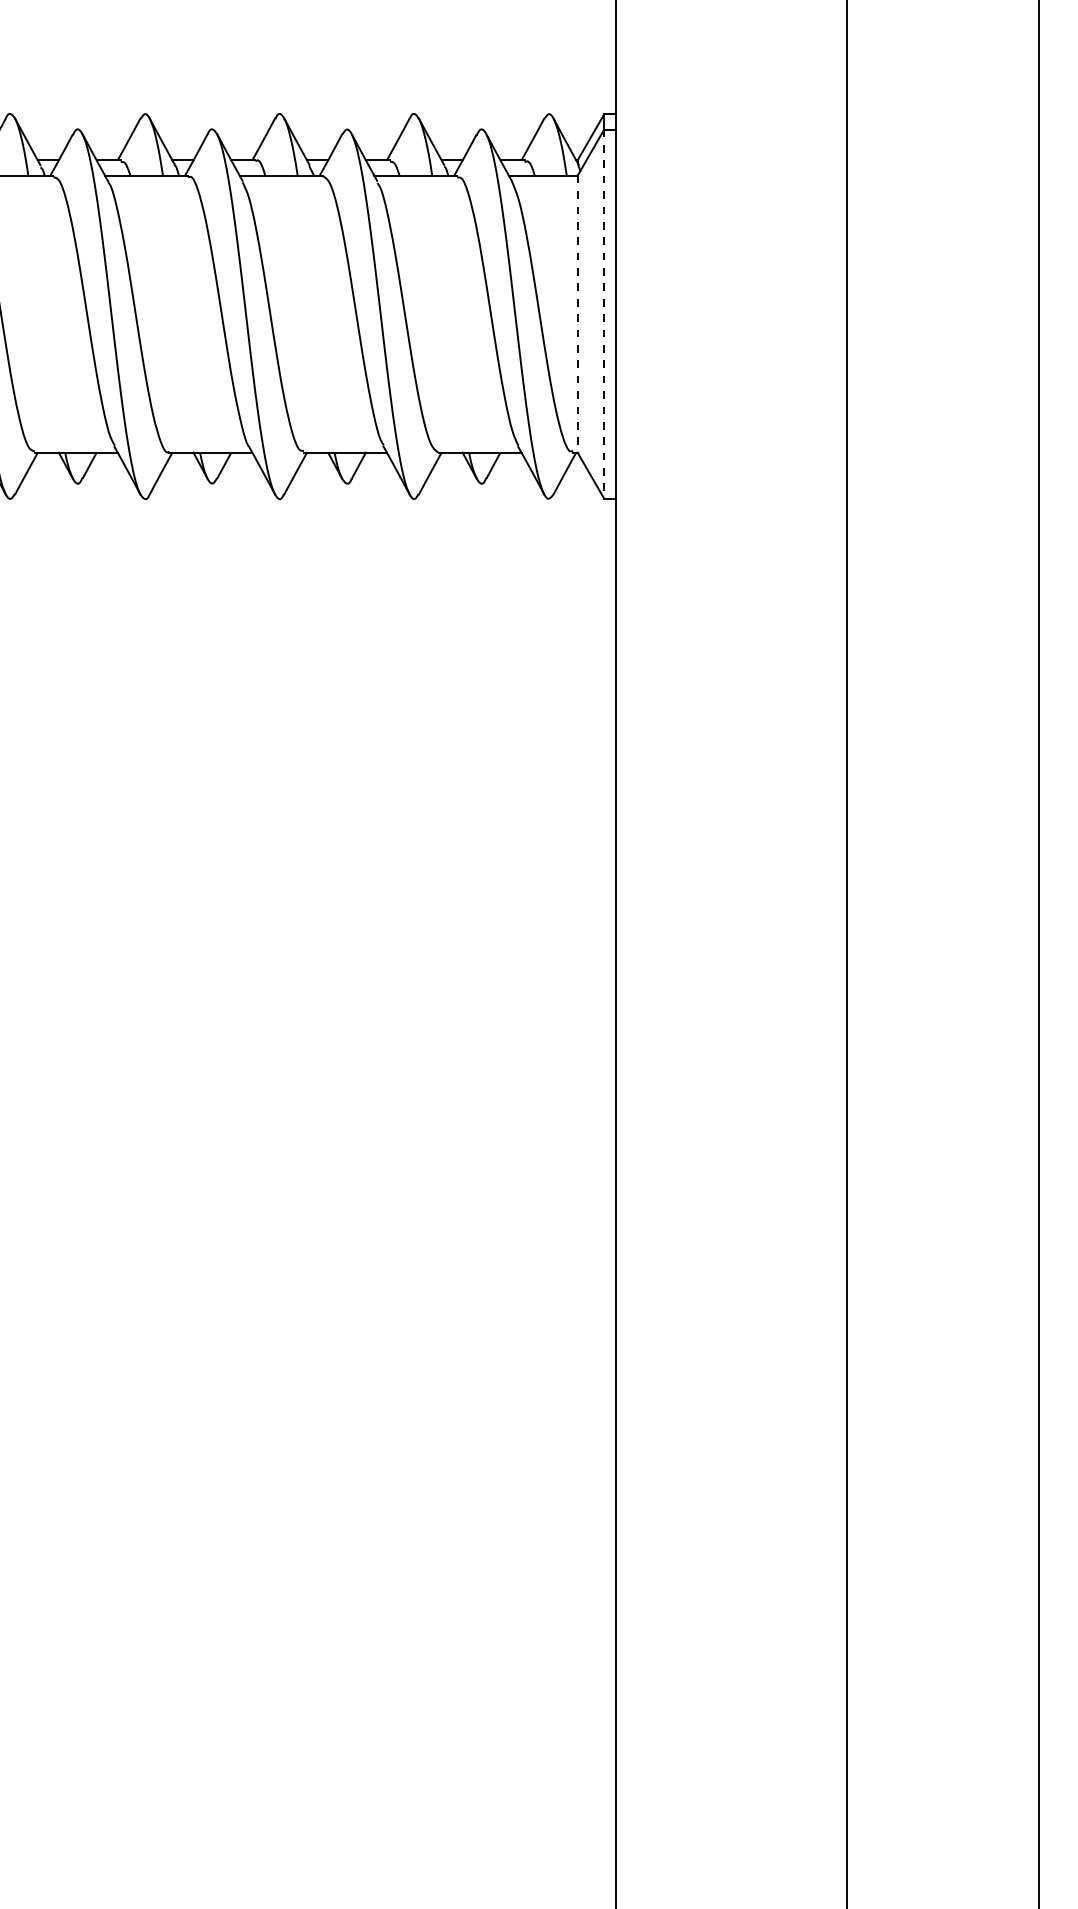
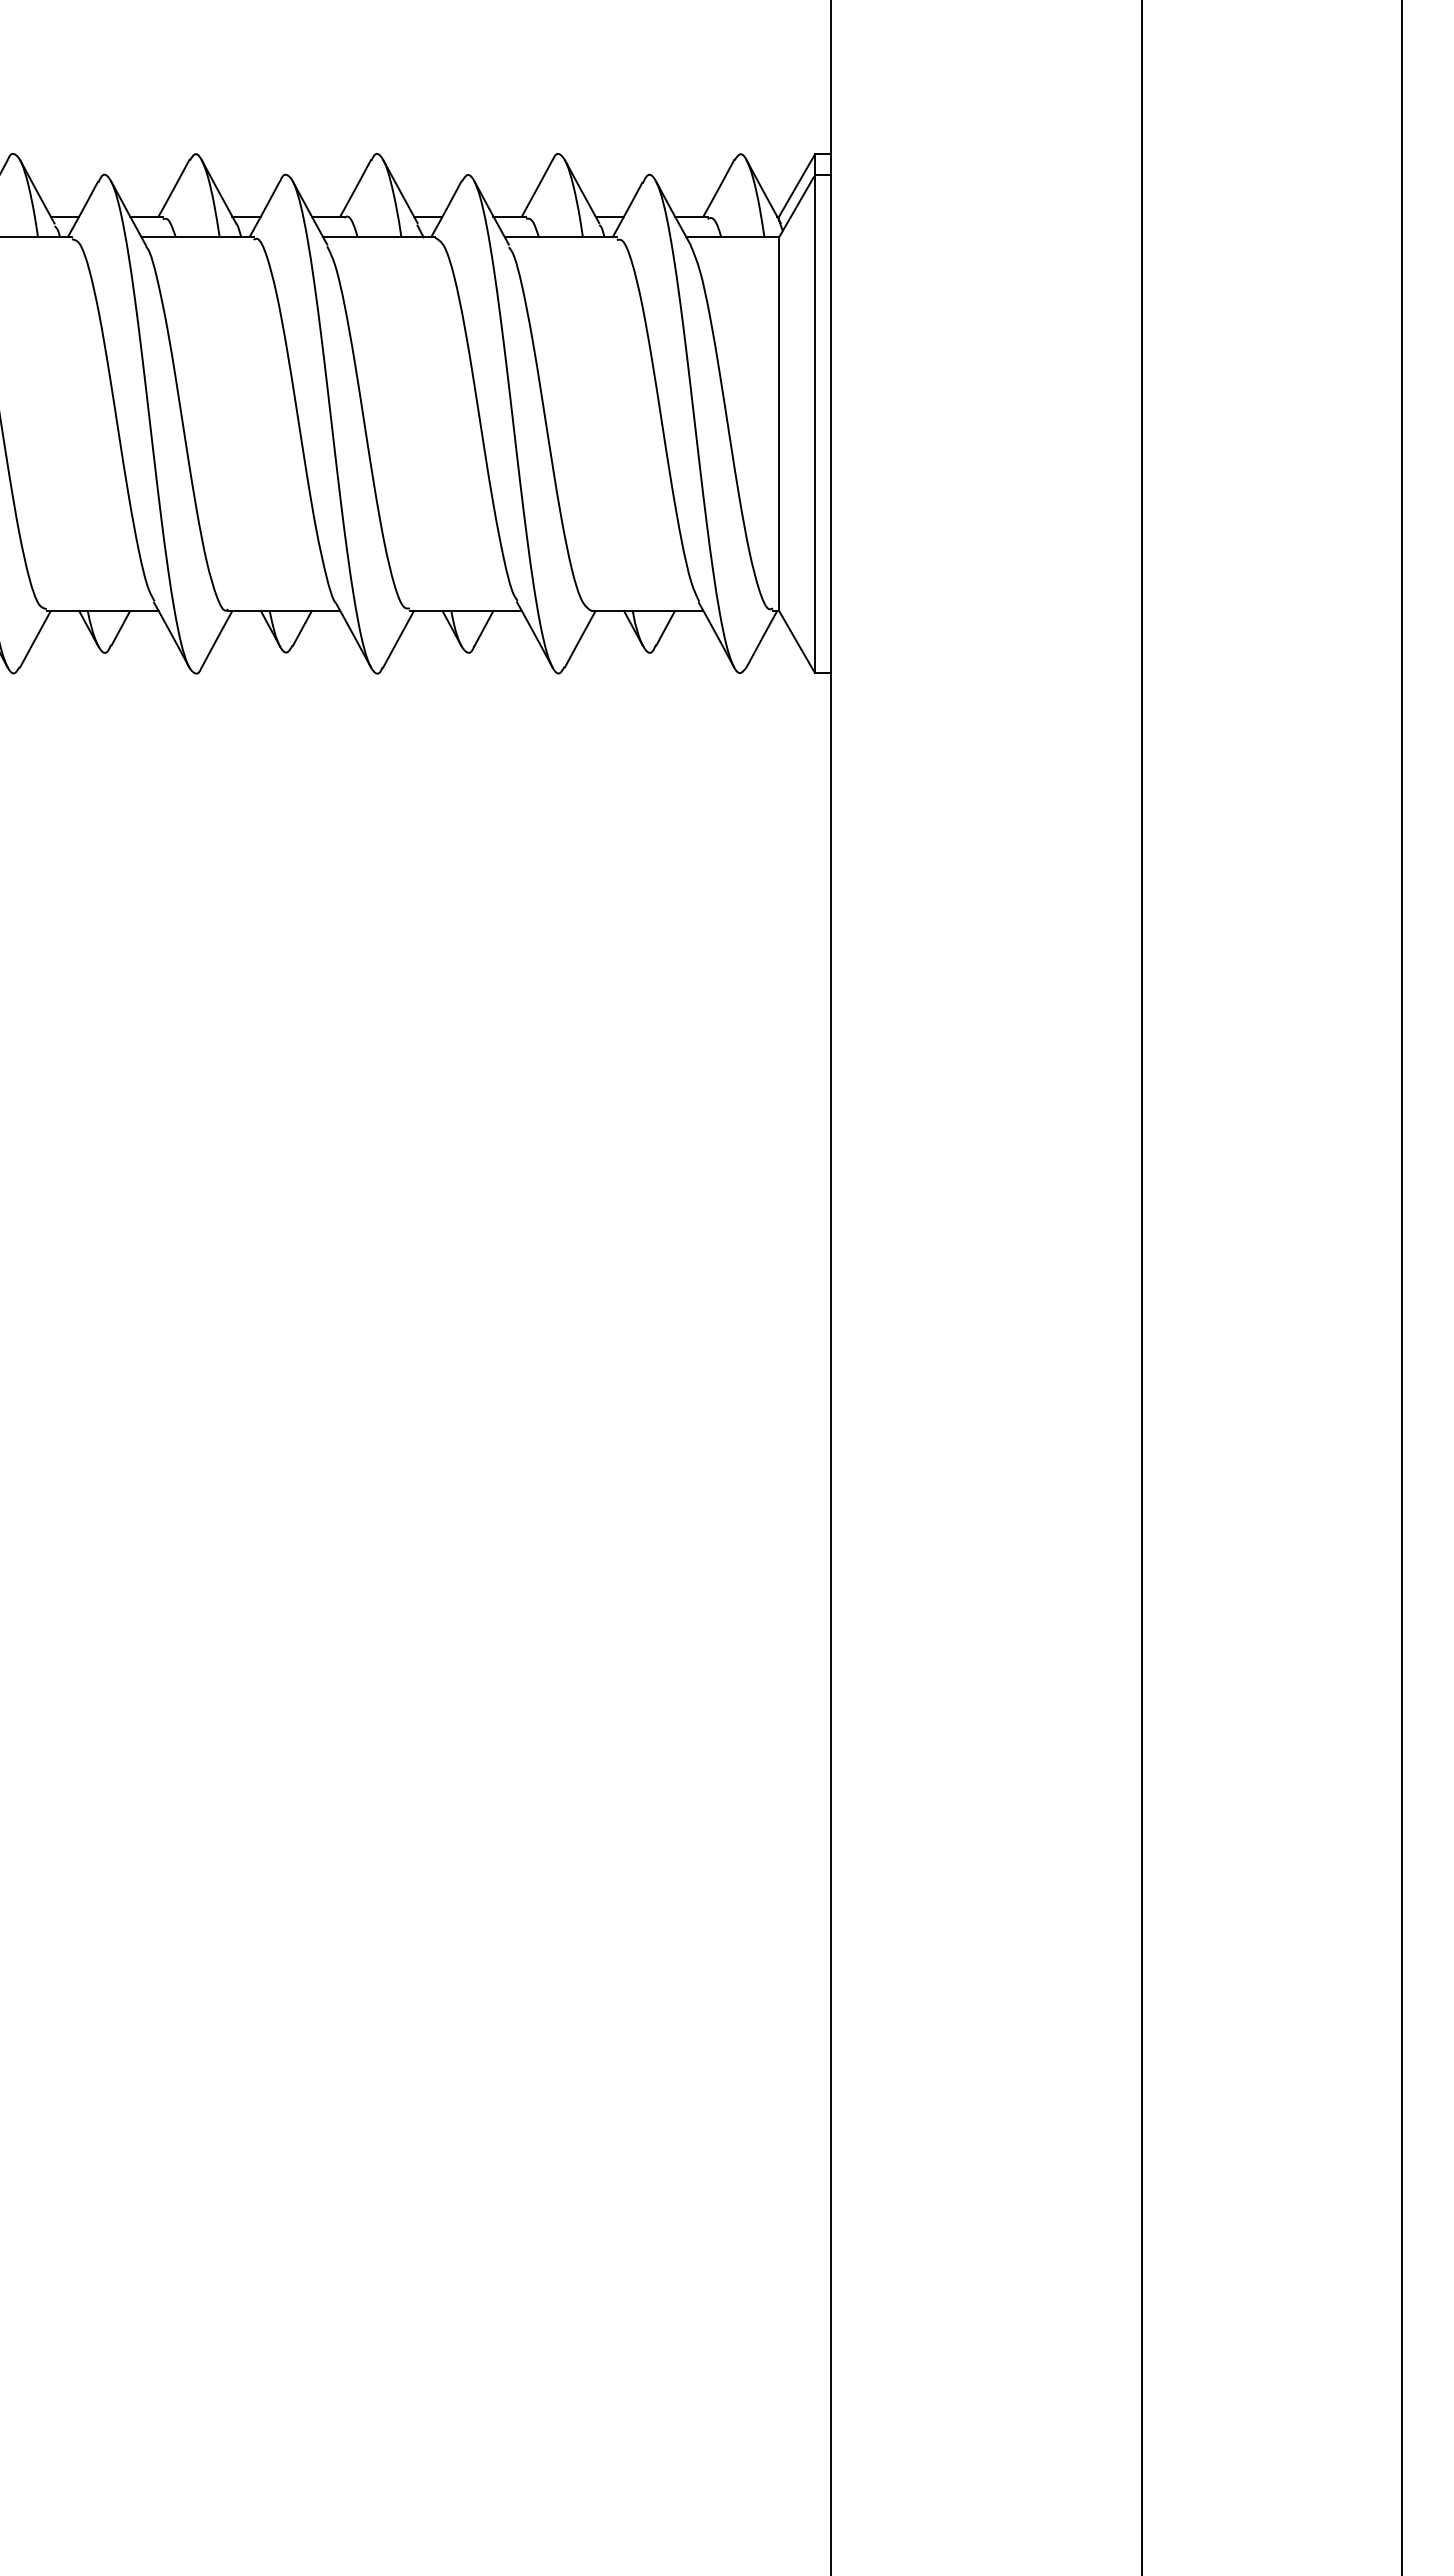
line: (577, 314) -> (779, 424), dashed -> solid
line: (604, 314) -> (815, 424), dashed -> solid

